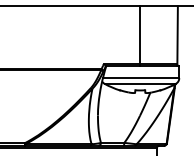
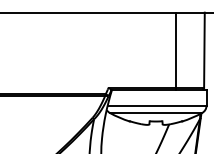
line: (140, 35) -> (177, 50), moved

